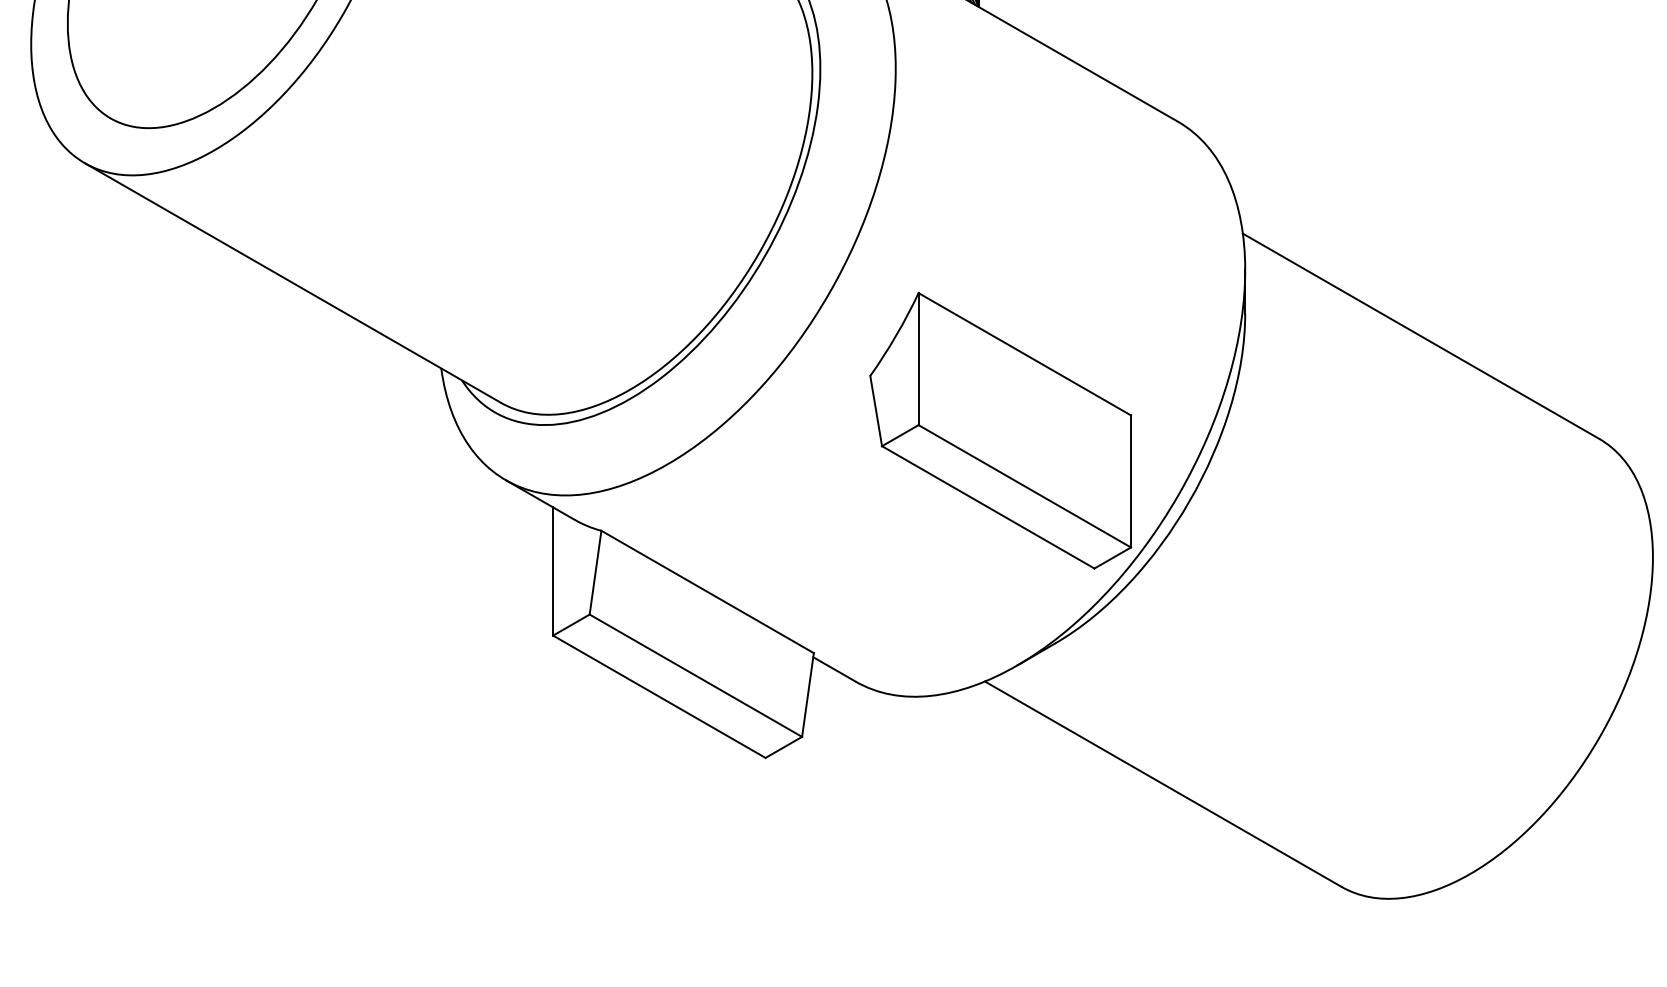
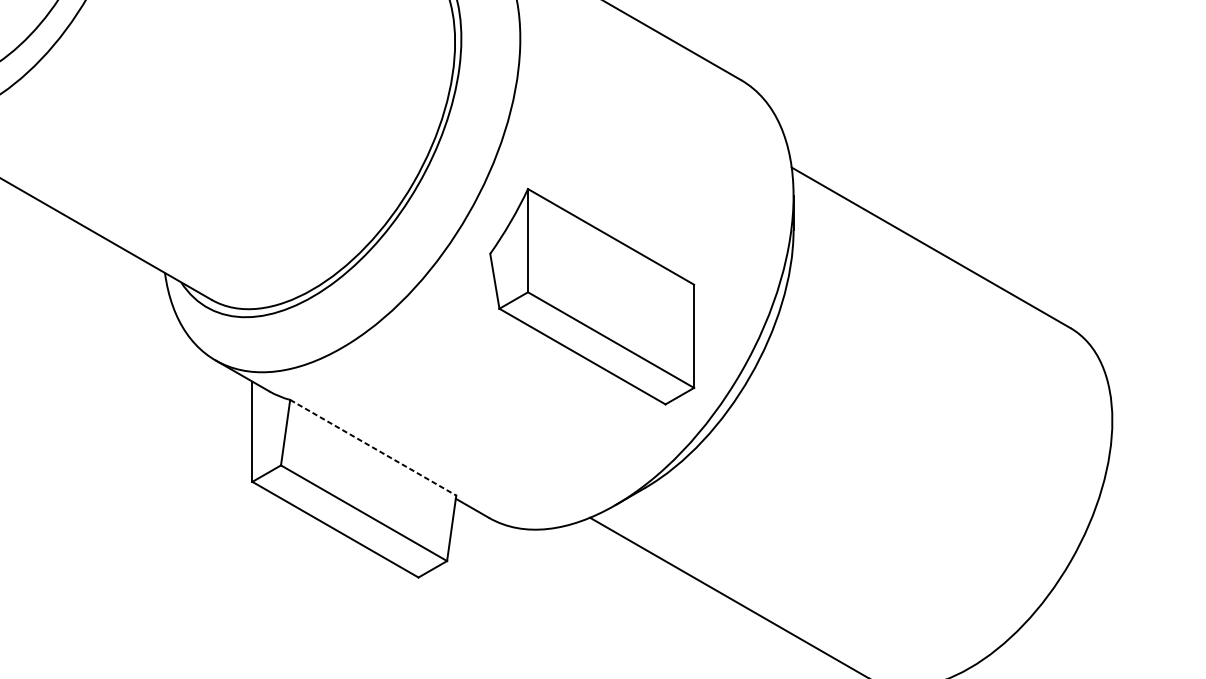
part: (1000, 430) -> (592, 296), moved
line: (707, 591) -> (373, 447), solid -> dashed

